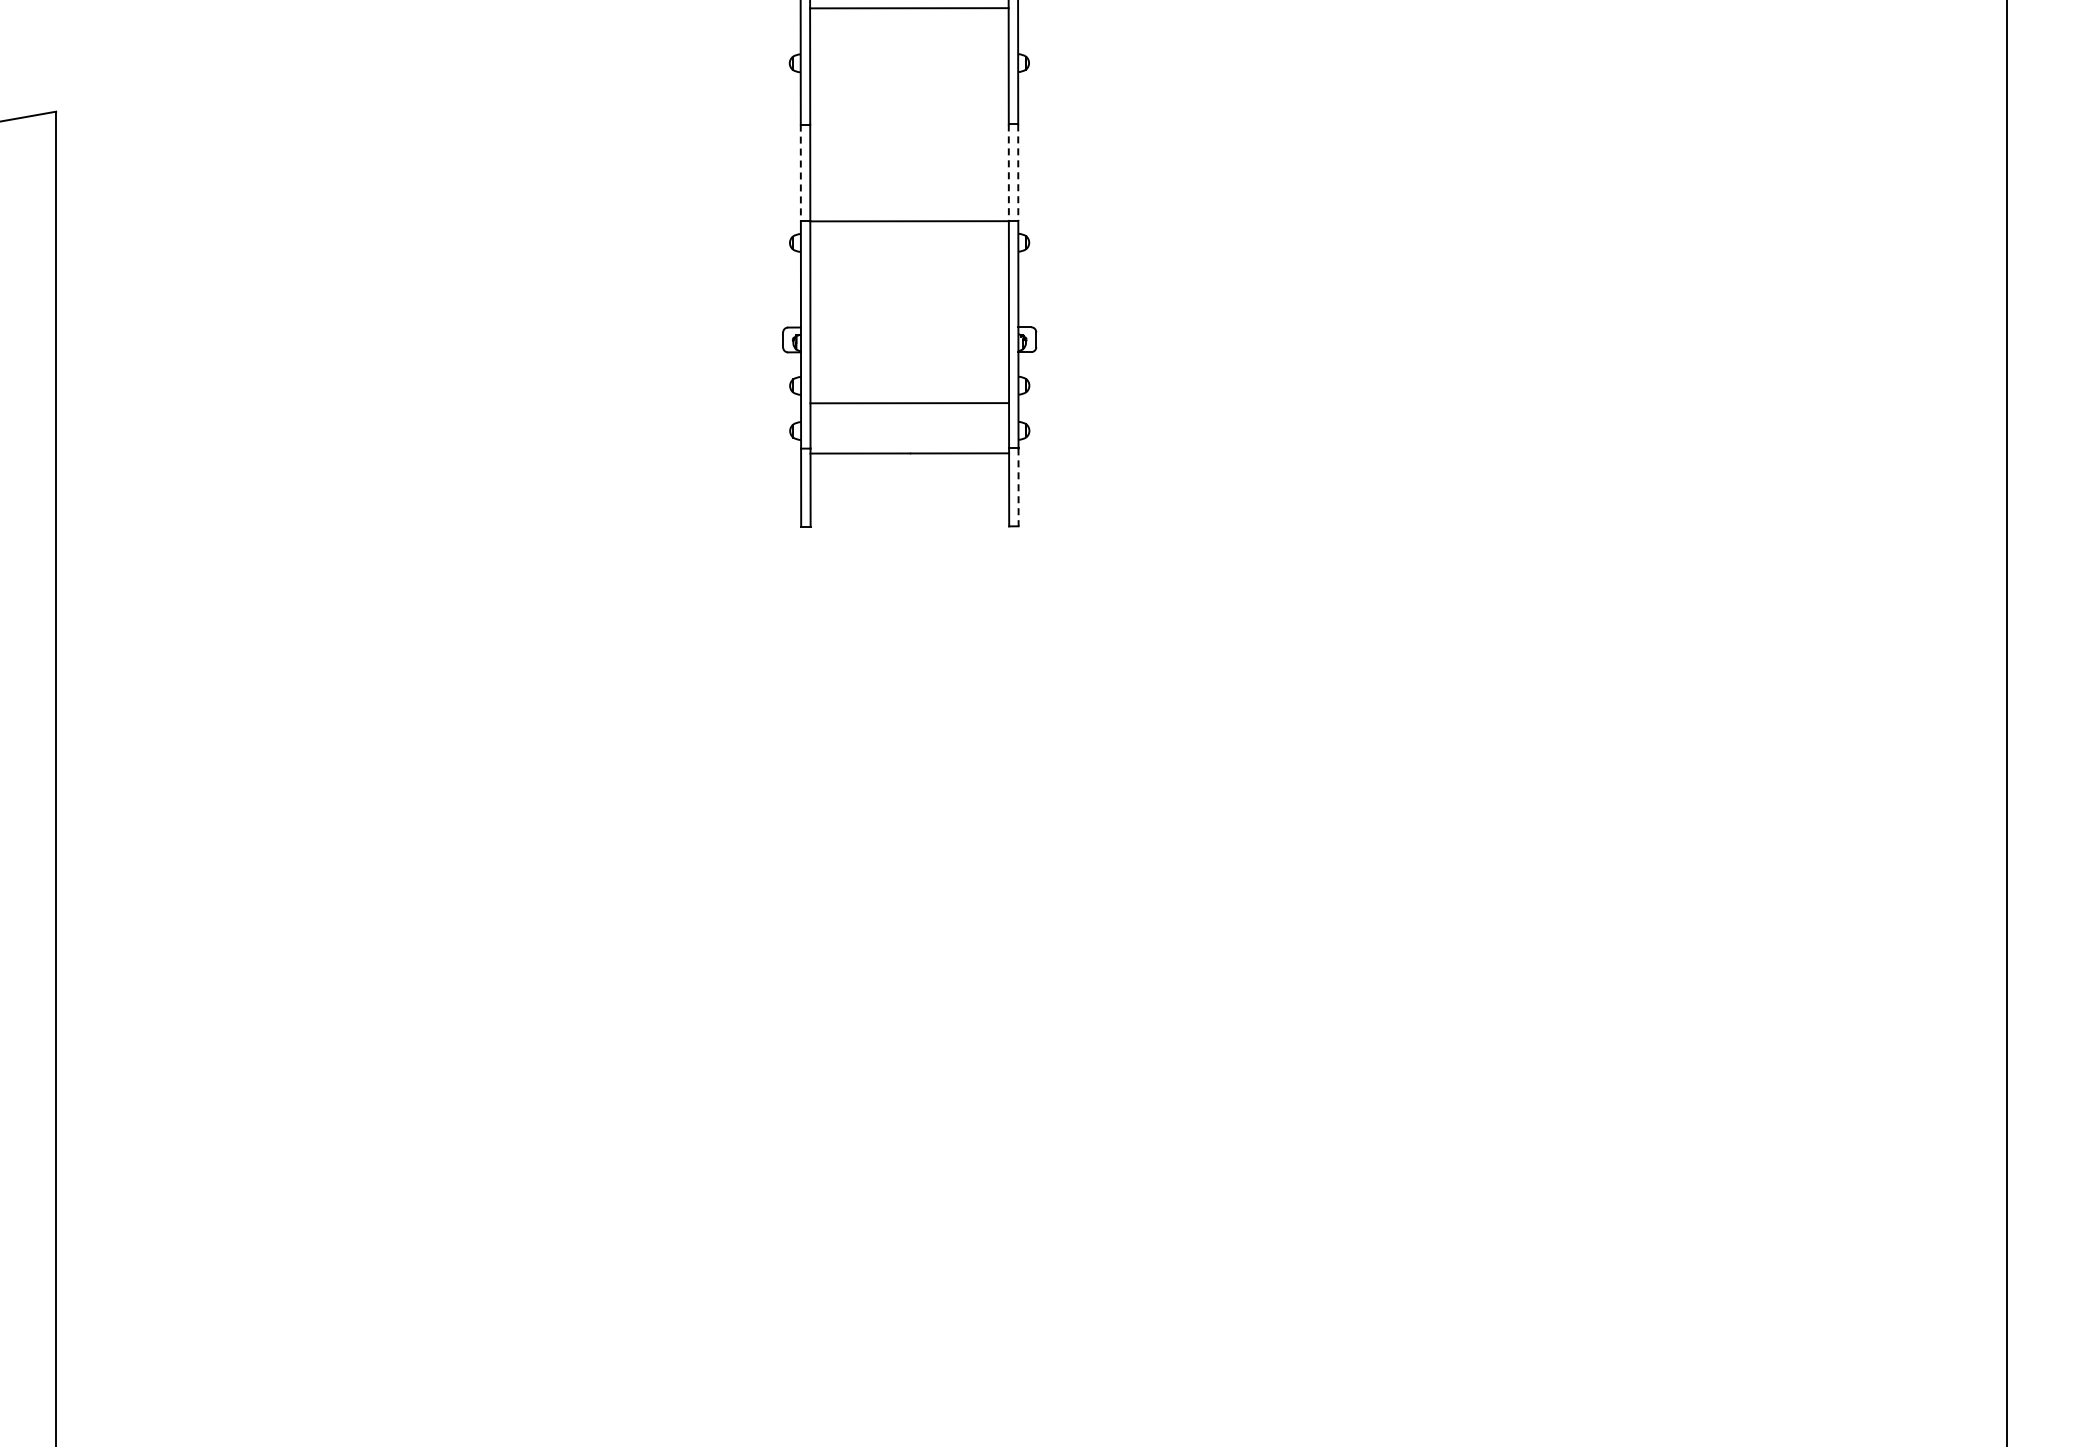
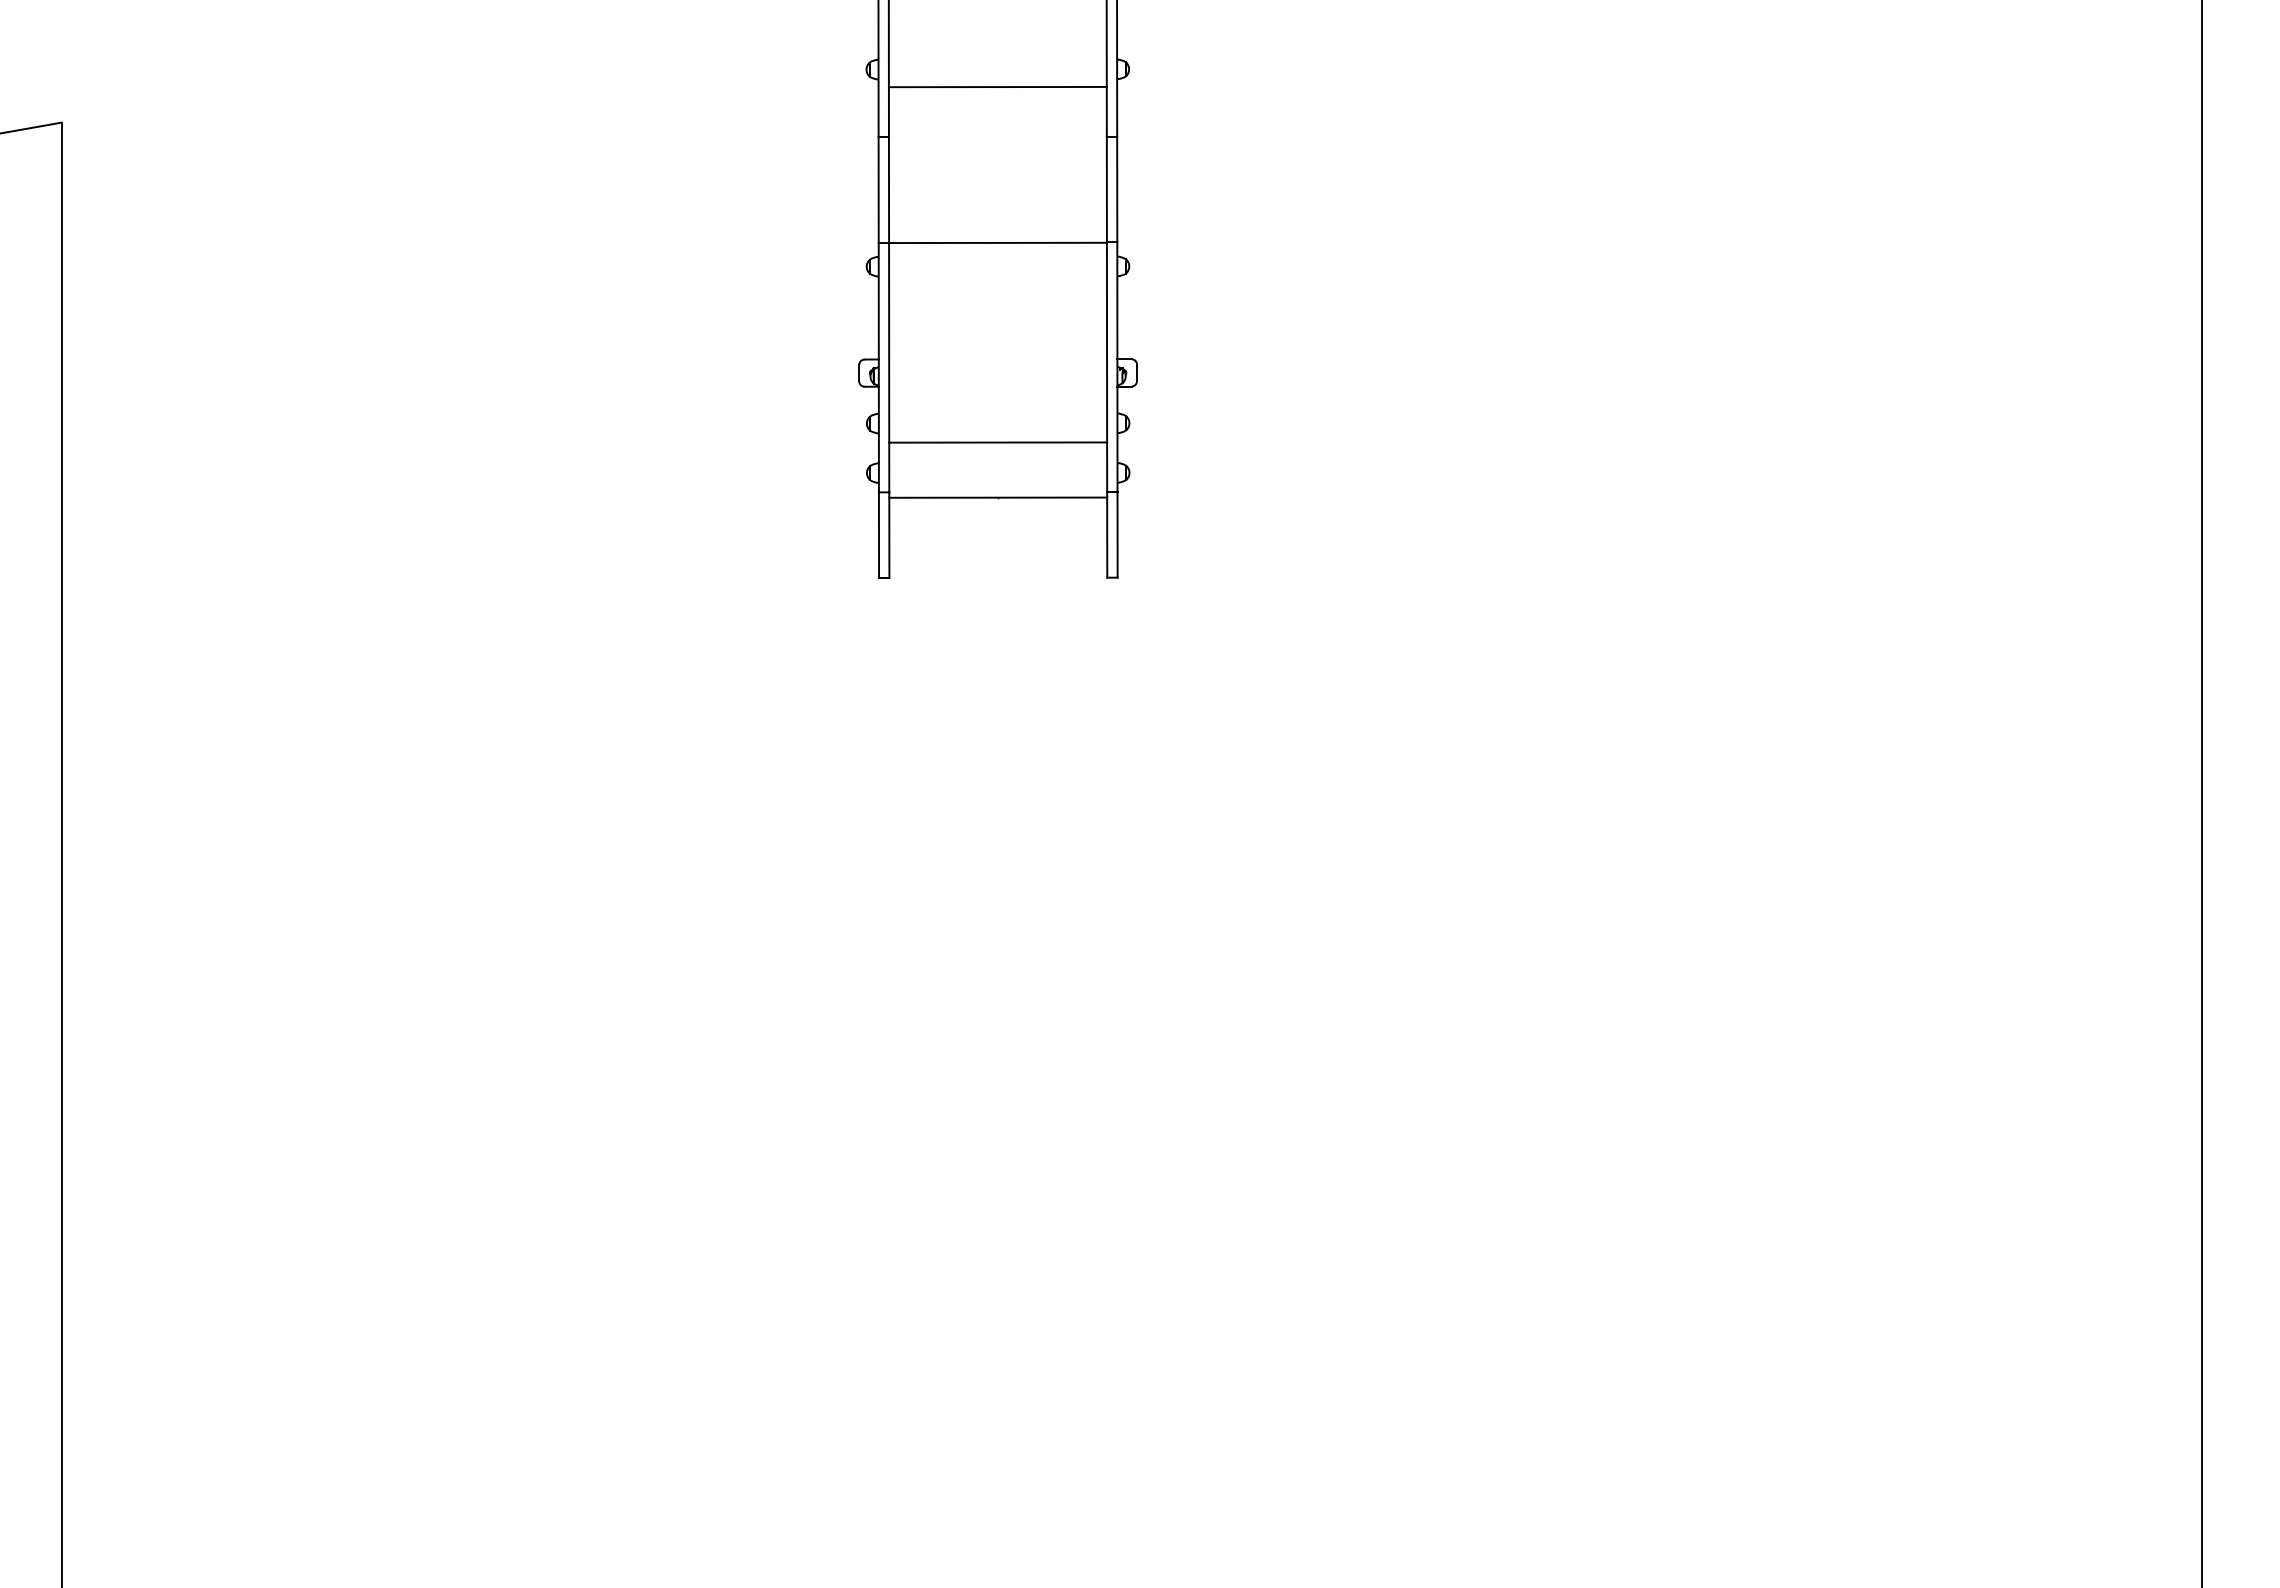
line: (909, 8) -> (997, 87), moved
line: (800, 173) -> (878, 190), dashed -> solid
line: (1008, 173) -> (1106, 190), dashed -> solid
line: (1018, 173) -> (1117, 190), dashed -> solid
line: (1018, 487) -> (1117, 535), dashed -> solid

